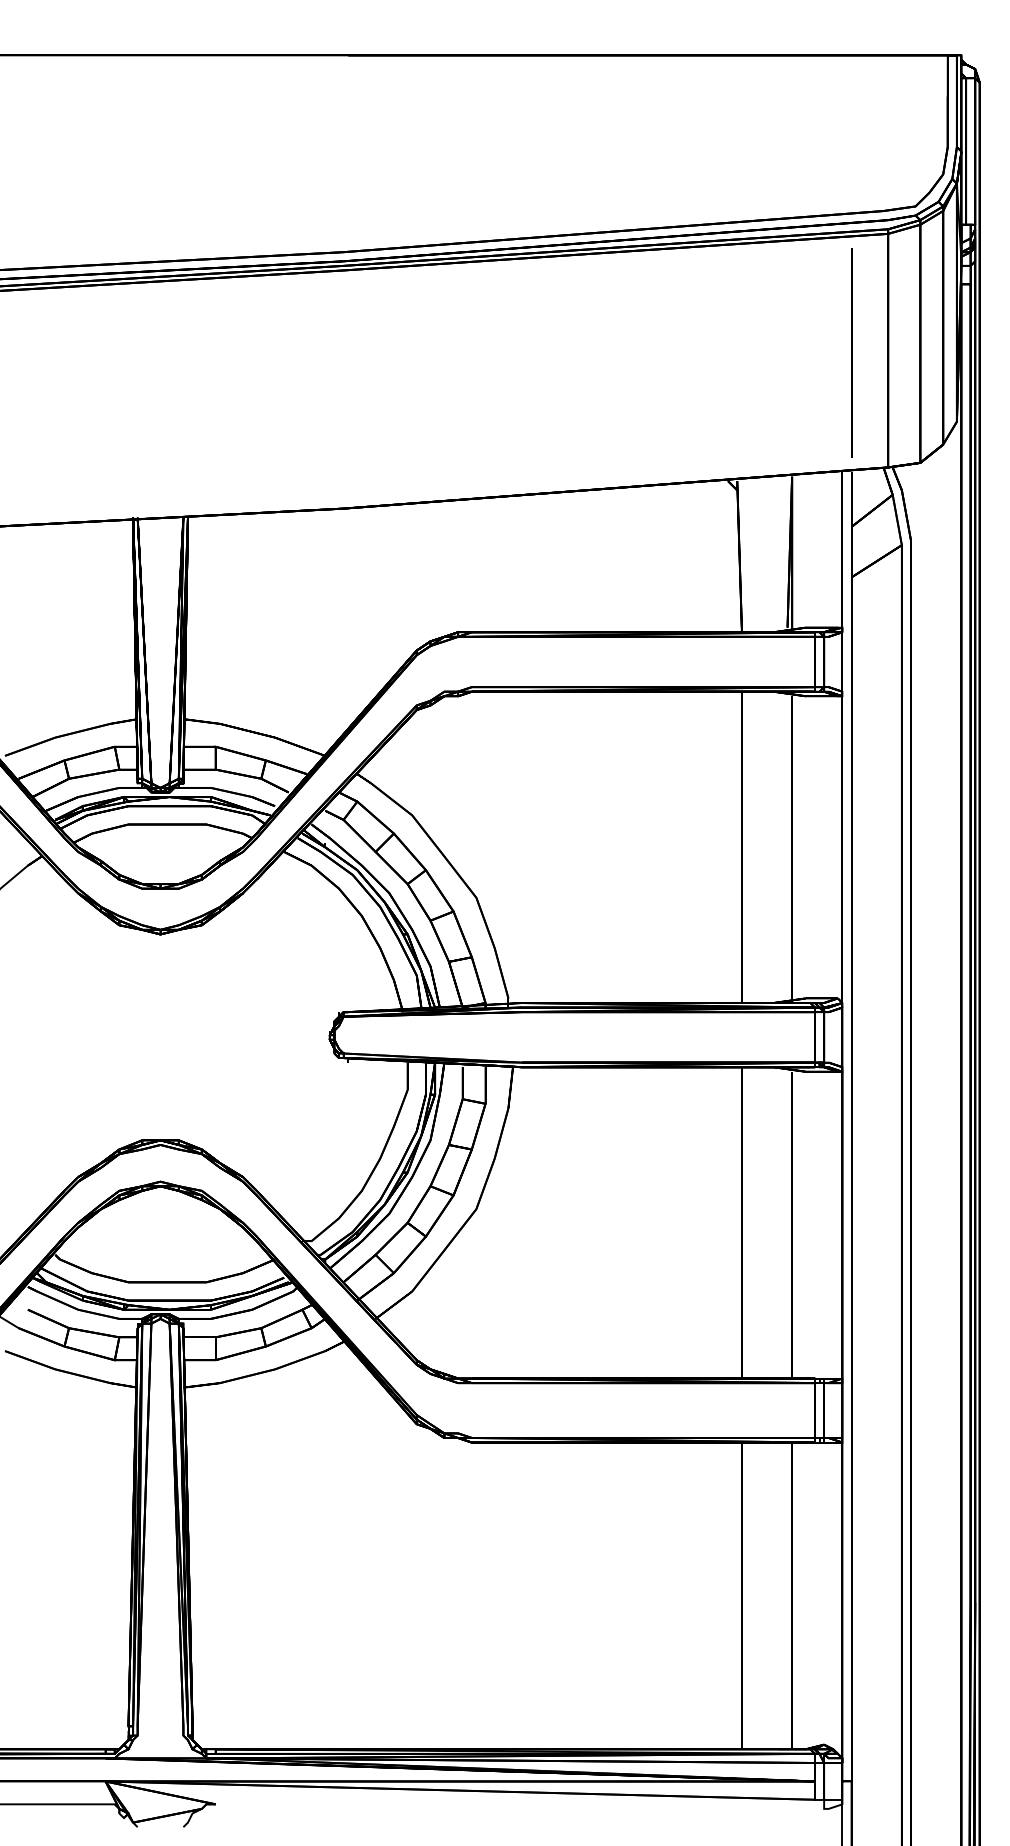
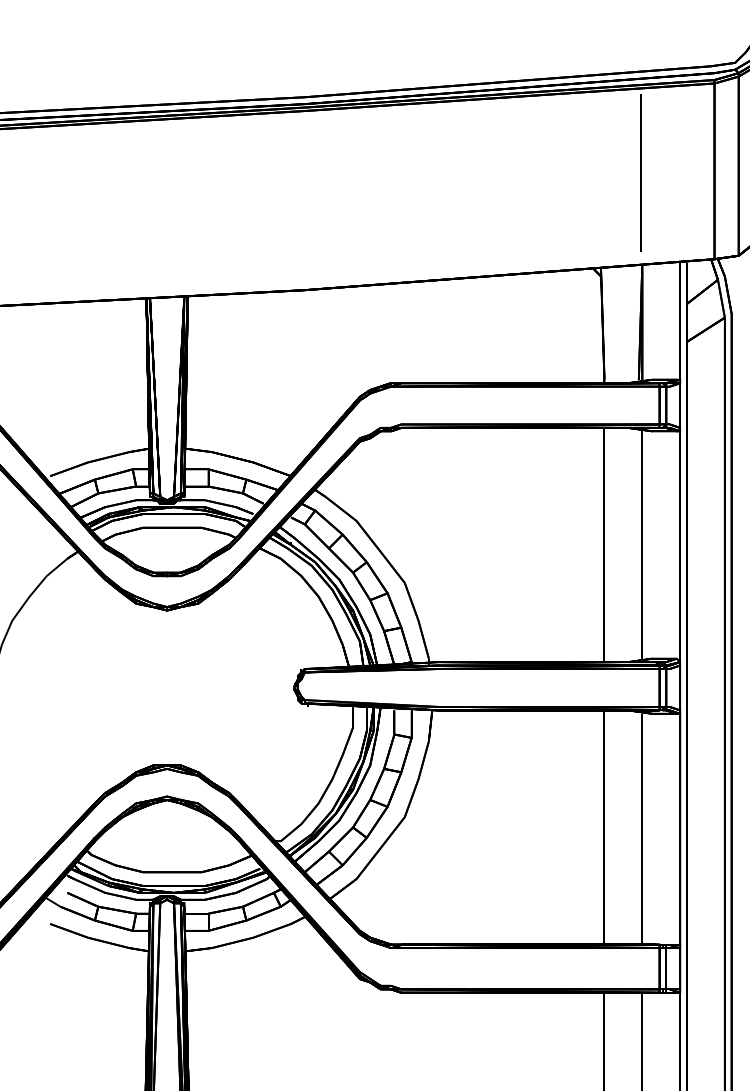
line: (851, 352) -> (641, 172), moved

